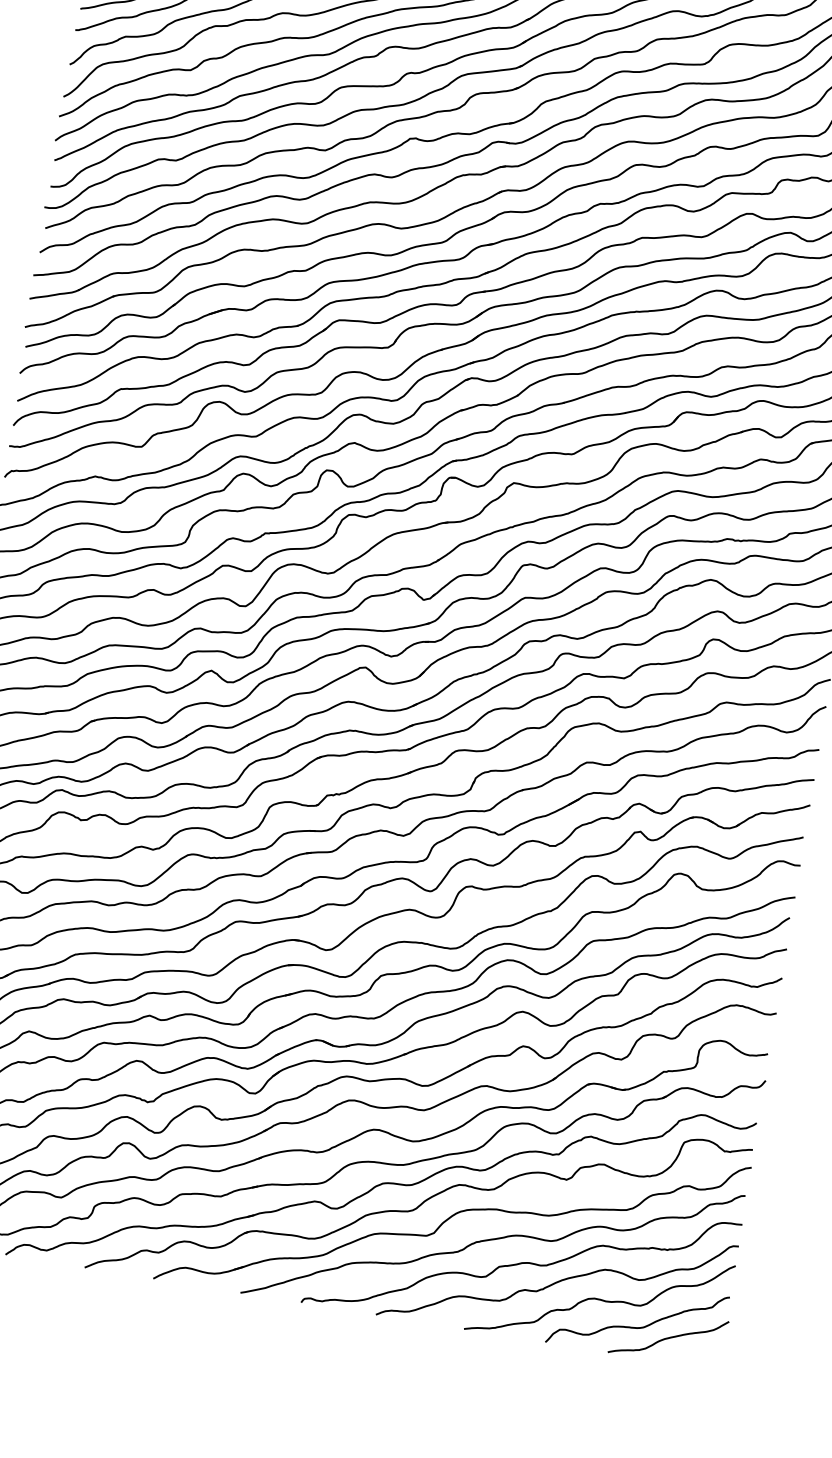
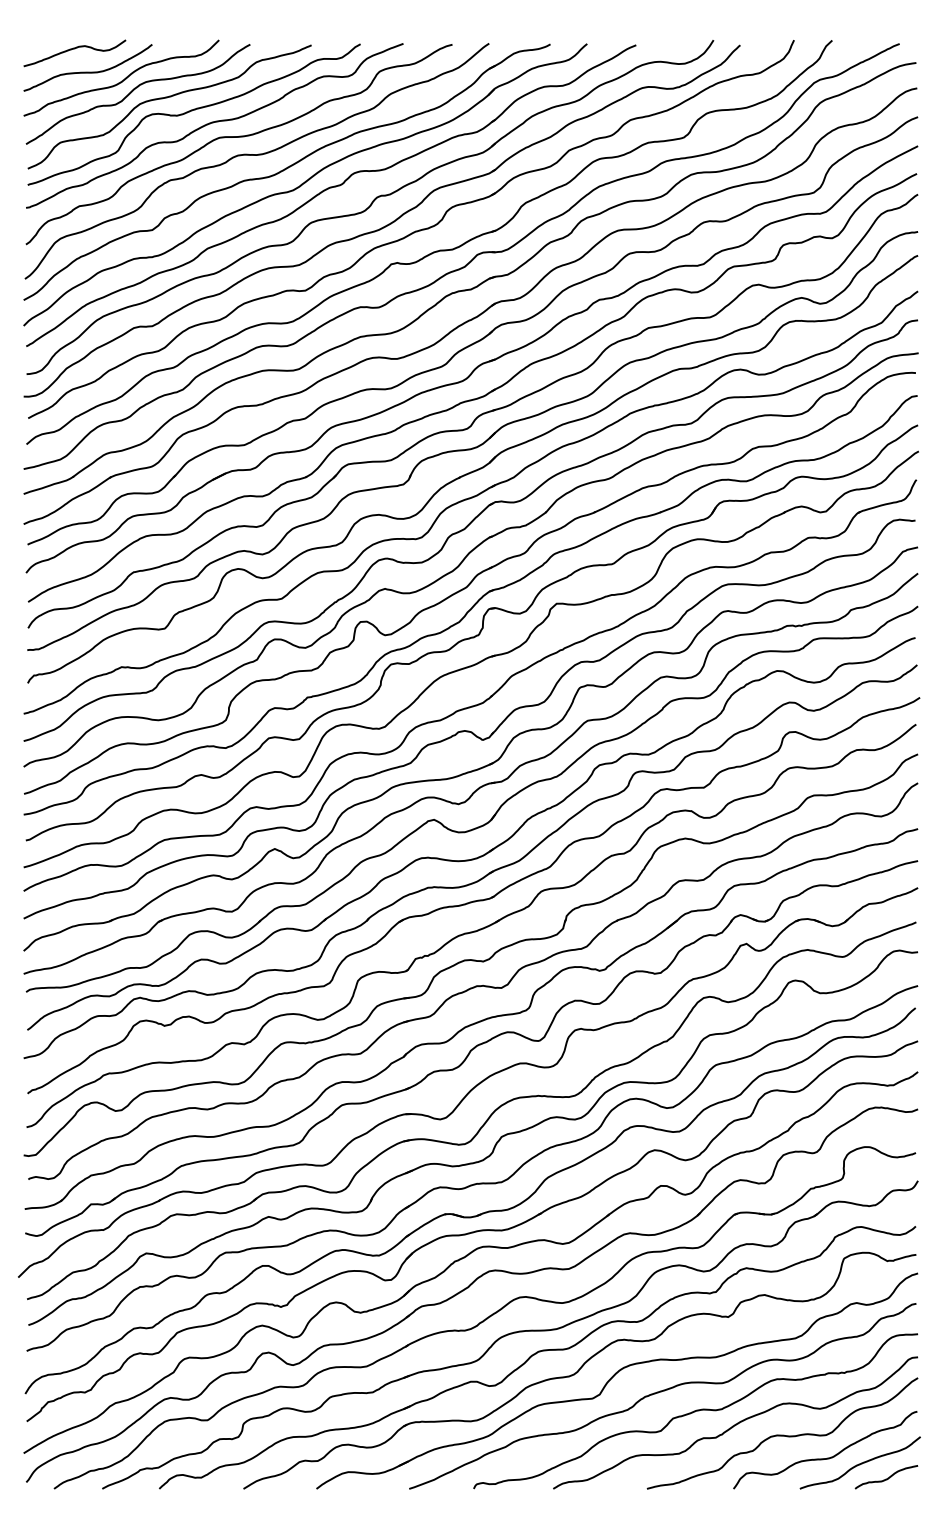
curve: (691, 1354) -> (887, 1477), added

